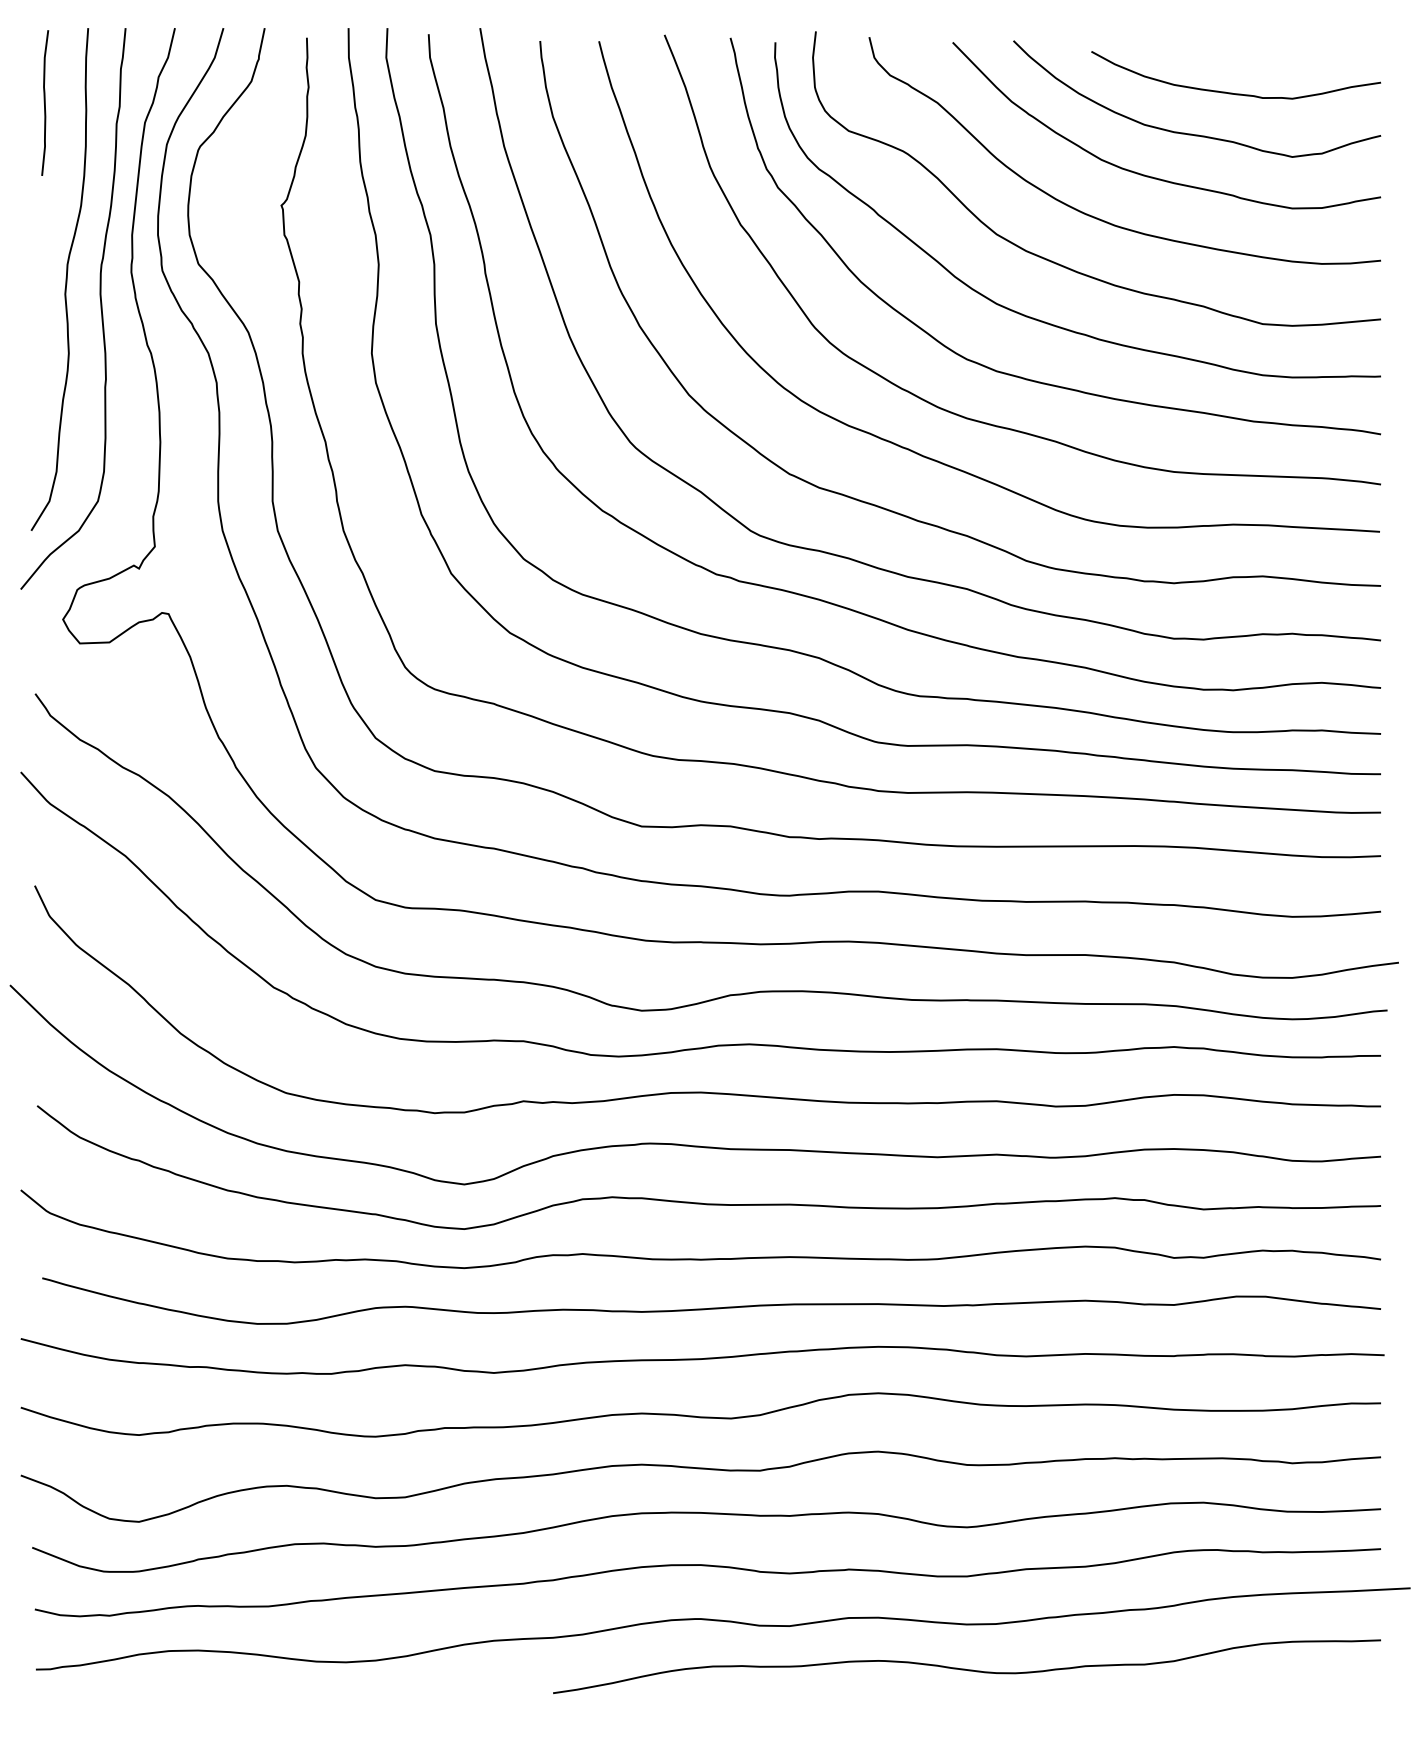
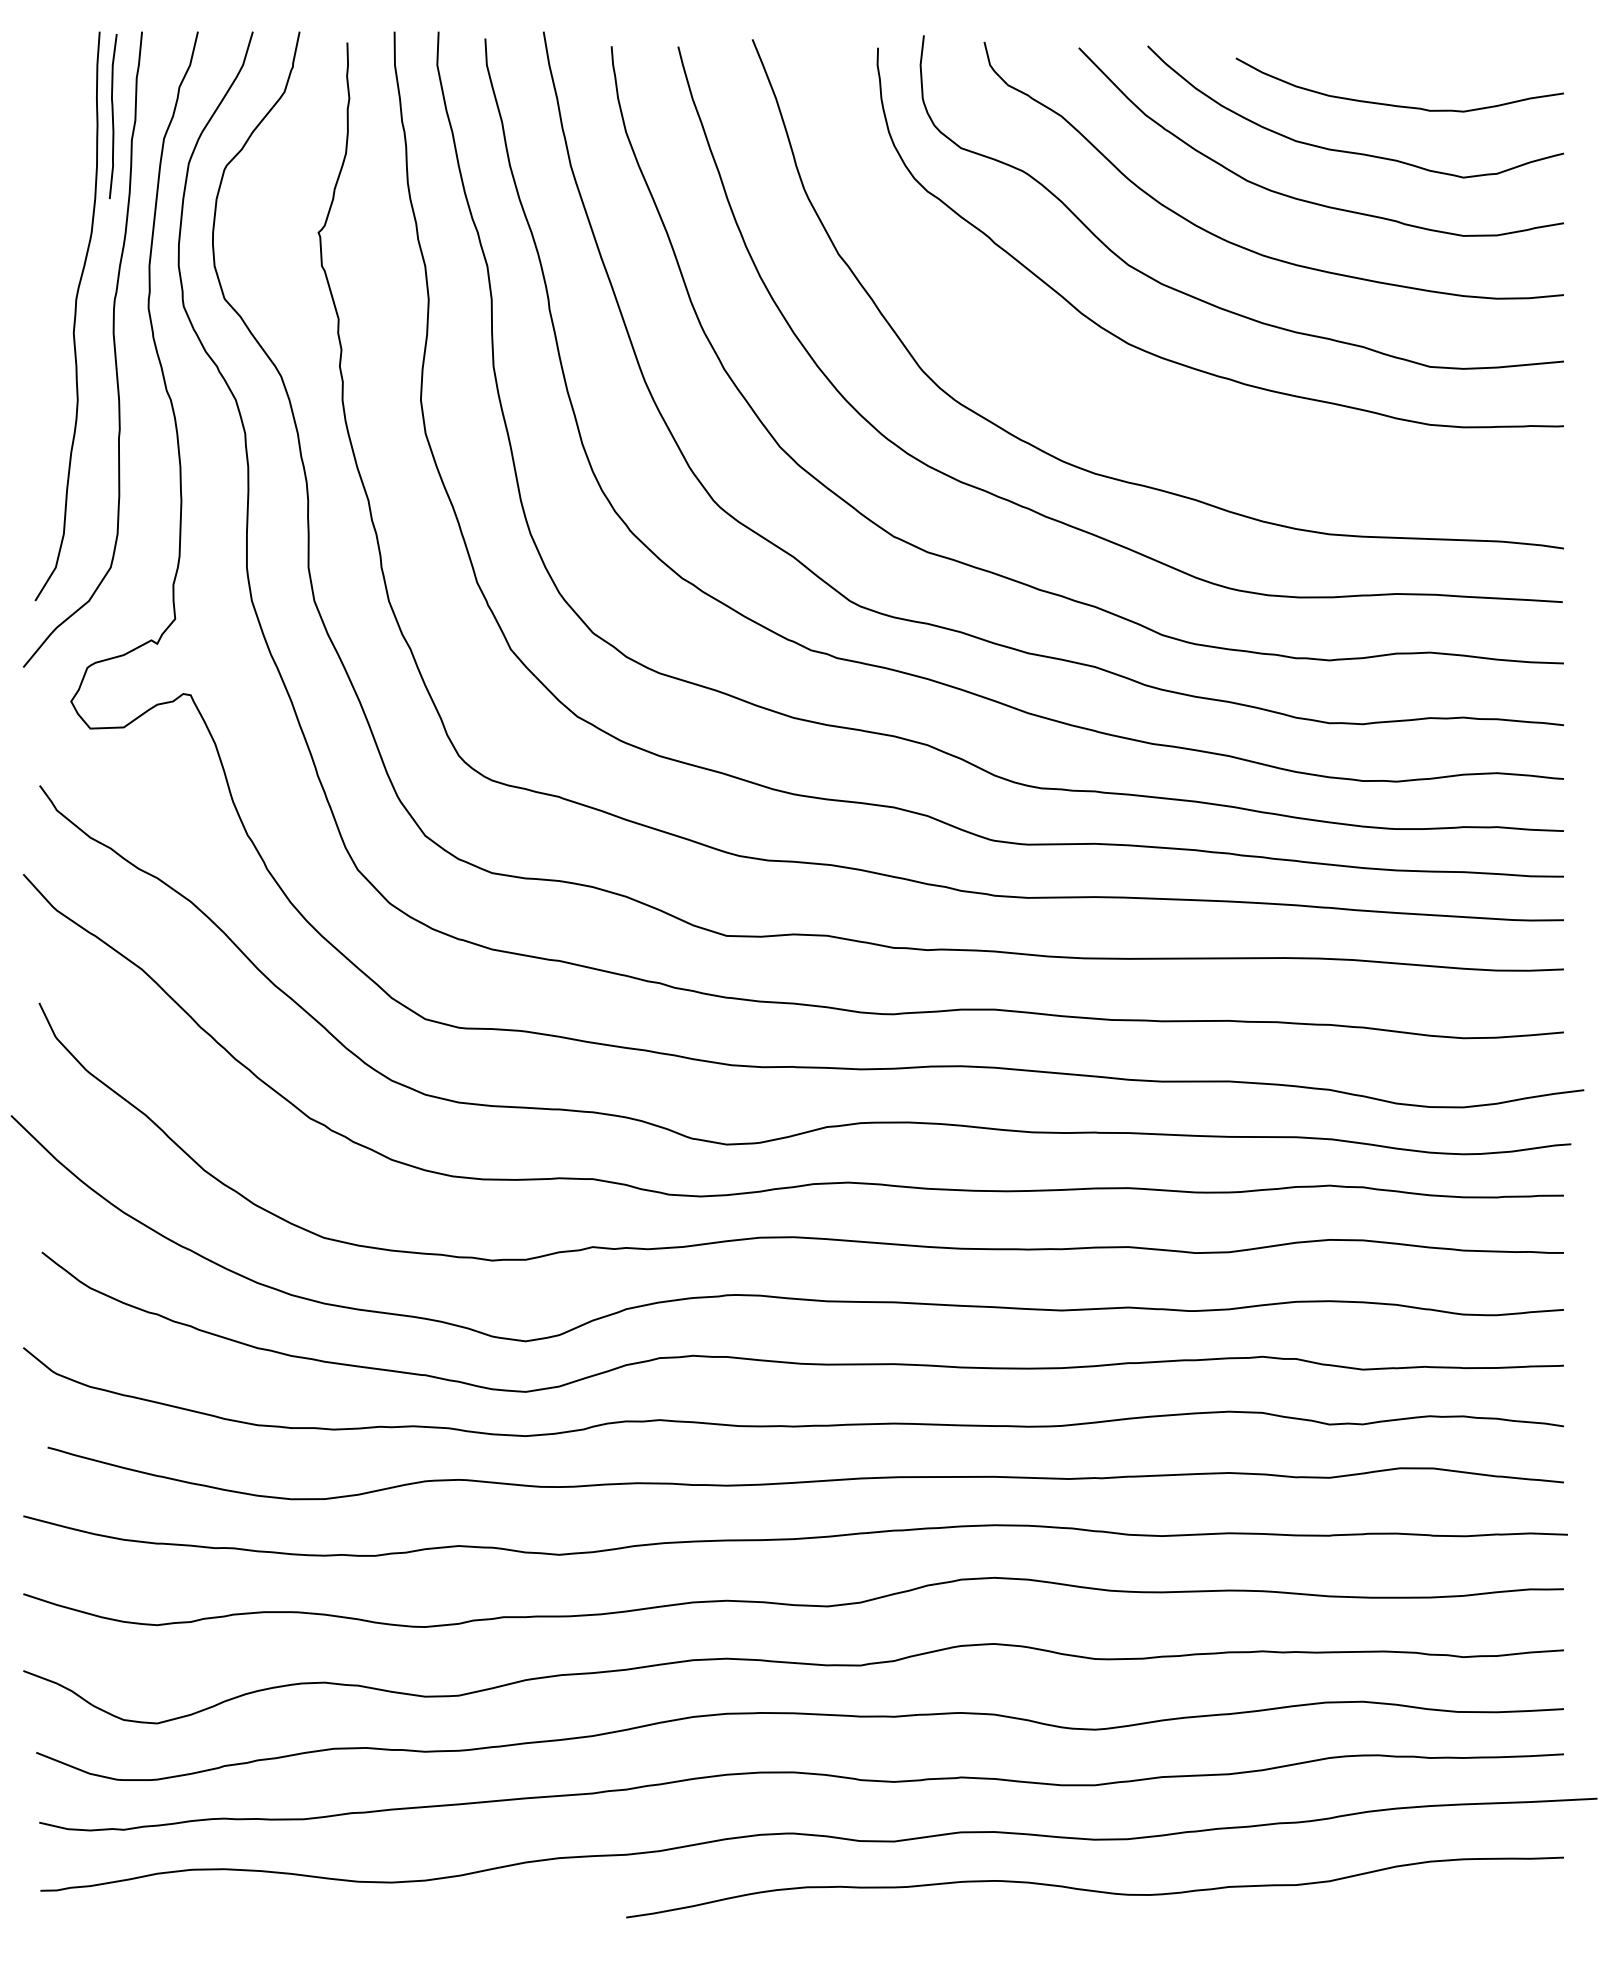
curve: (45, 102) -> (113, 115), moved
curve: (1021, 376) -> (1156, 426), removed

